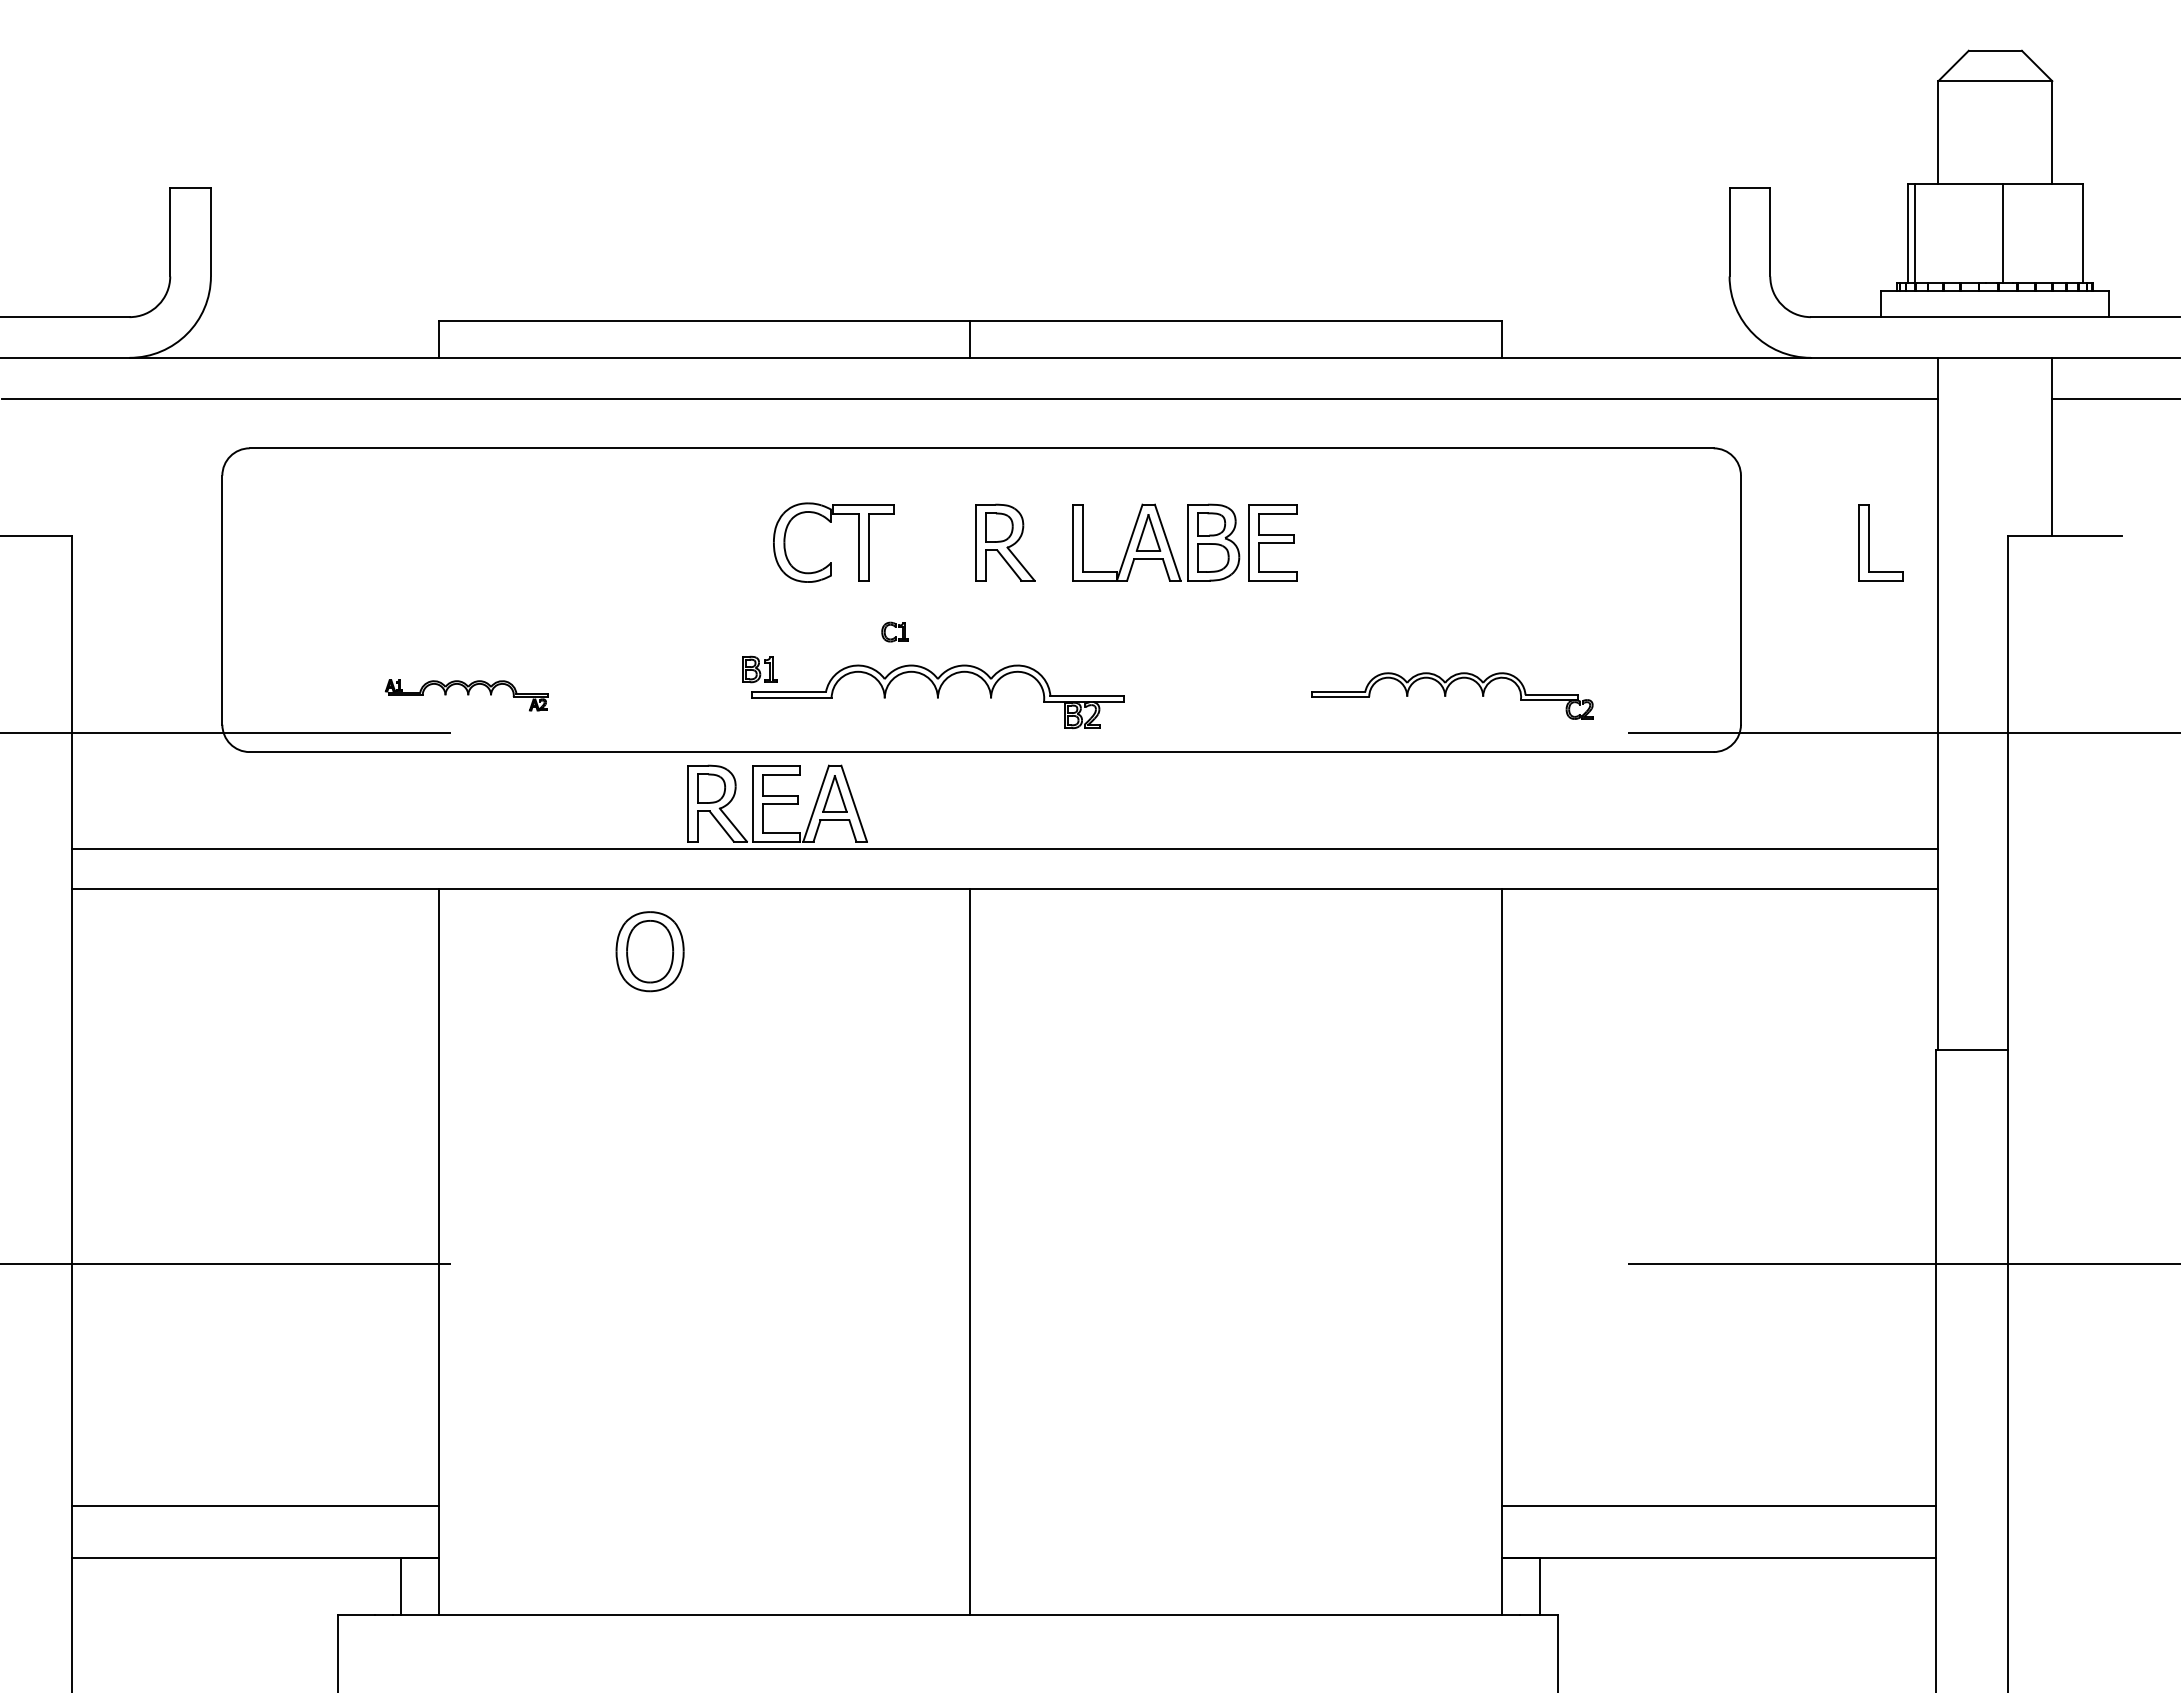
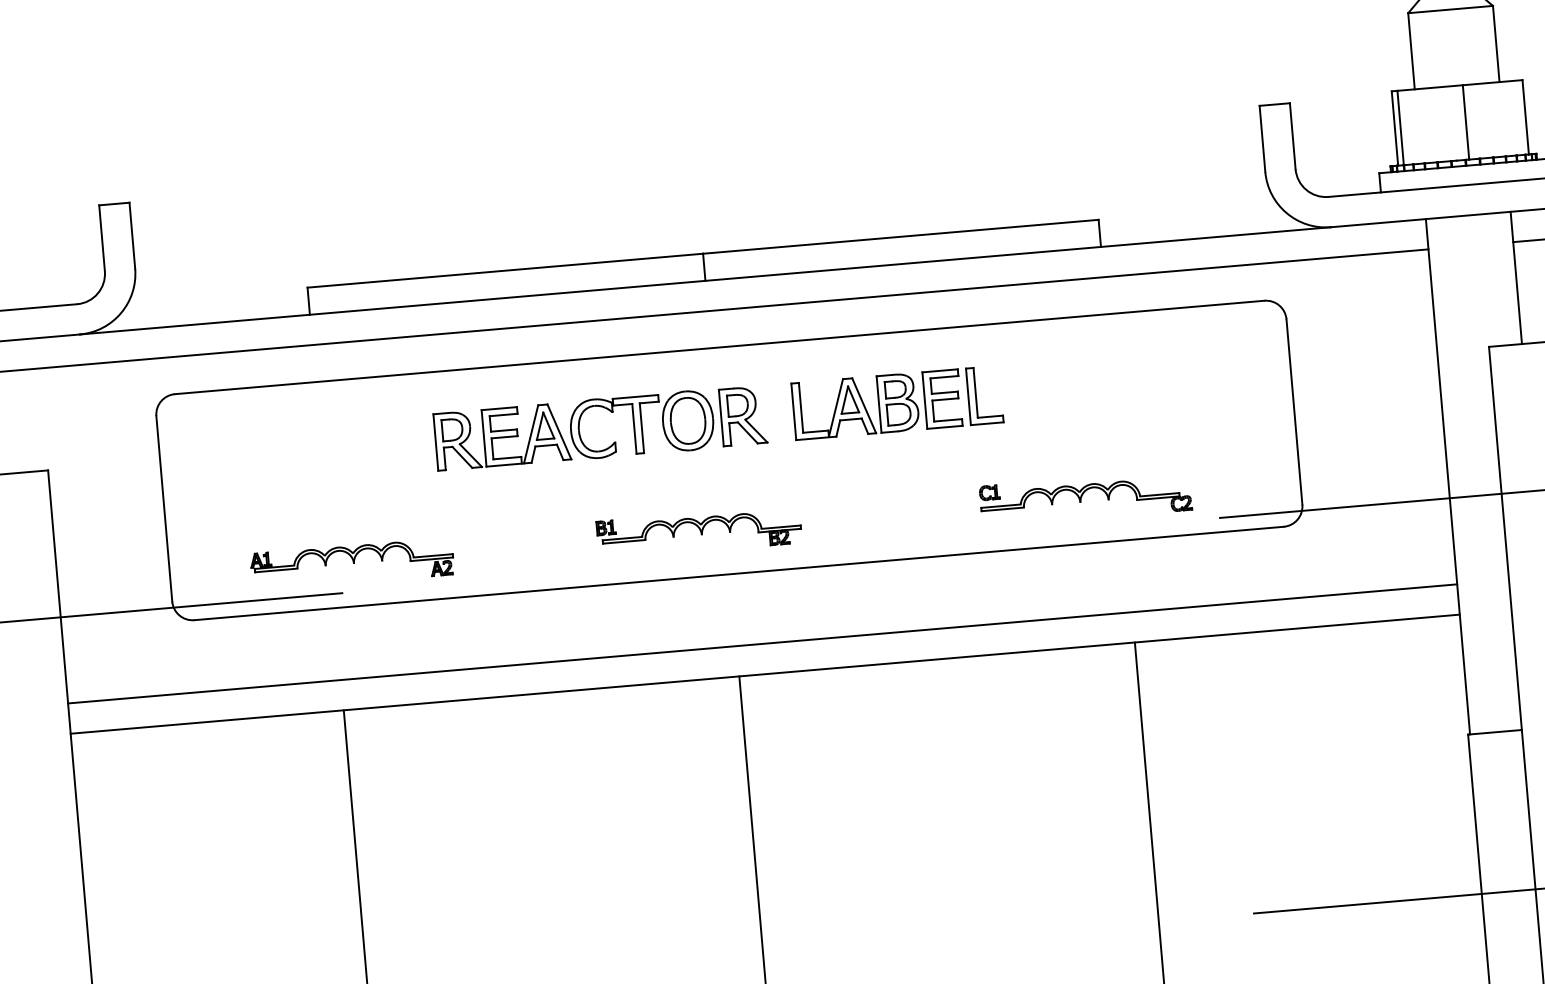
part: (1869, 542) -> (976, 396), moved
part: (894, 631) -> (989, 492), moved
part: (932, 692) -> (698, 532), size x0.71
part: (466, 695) -> (352, 564), size x1.67
part: (777, 803) -> (502, 436), moved
part: (649, 951) -> (687, 420), moved

